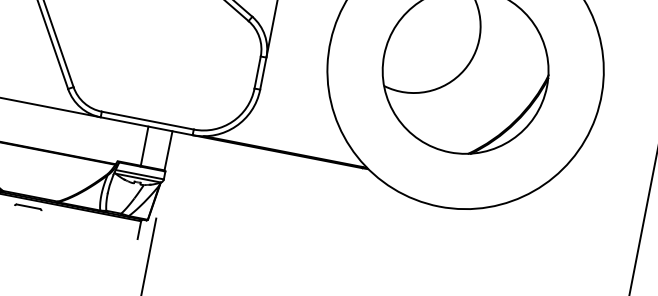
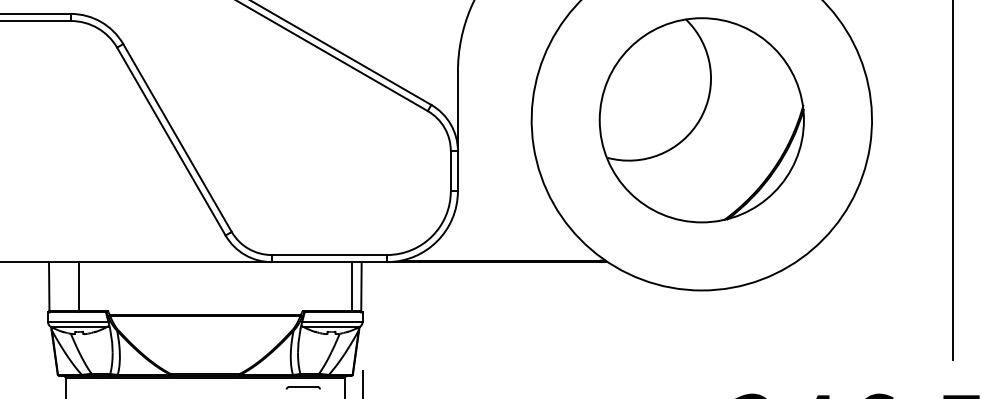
line: (144, 146) -> (351, 287), moved
part: (27, 206) -> (302, 387), moved

